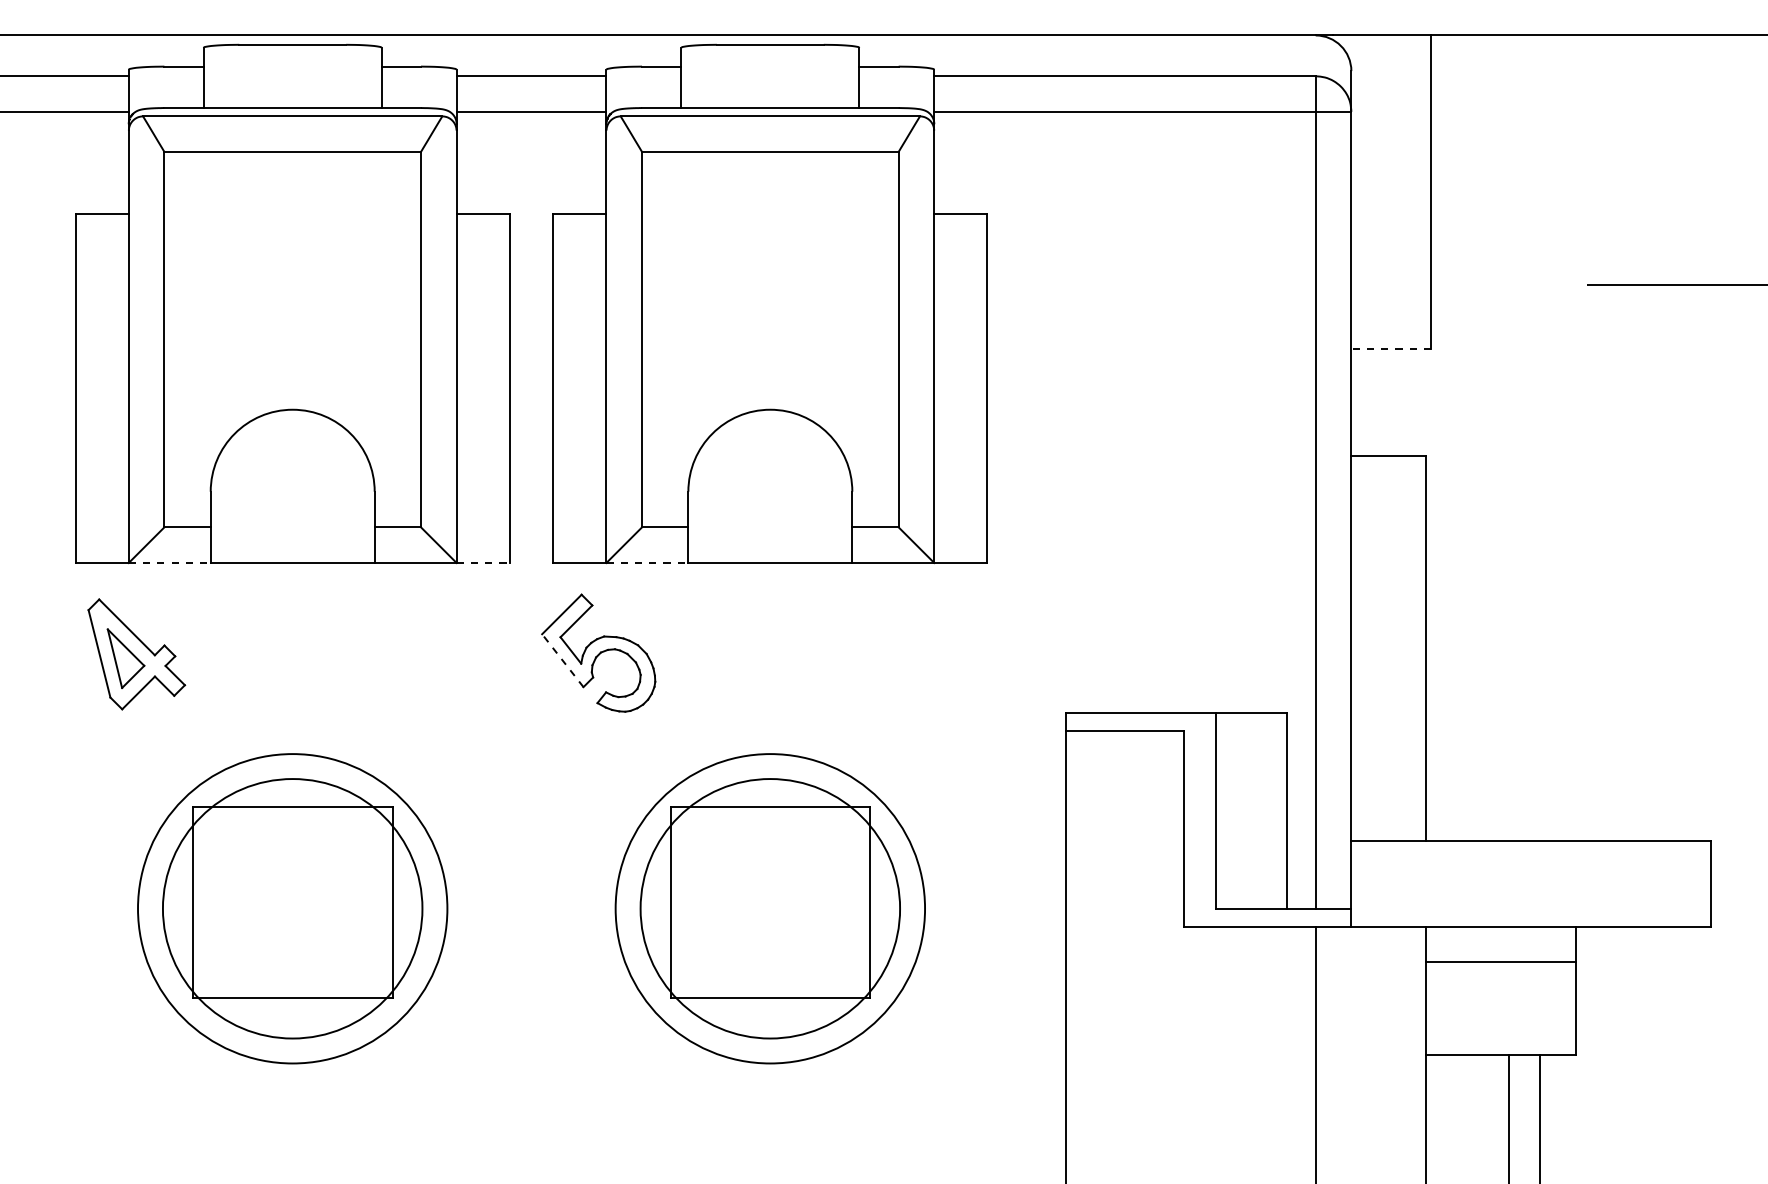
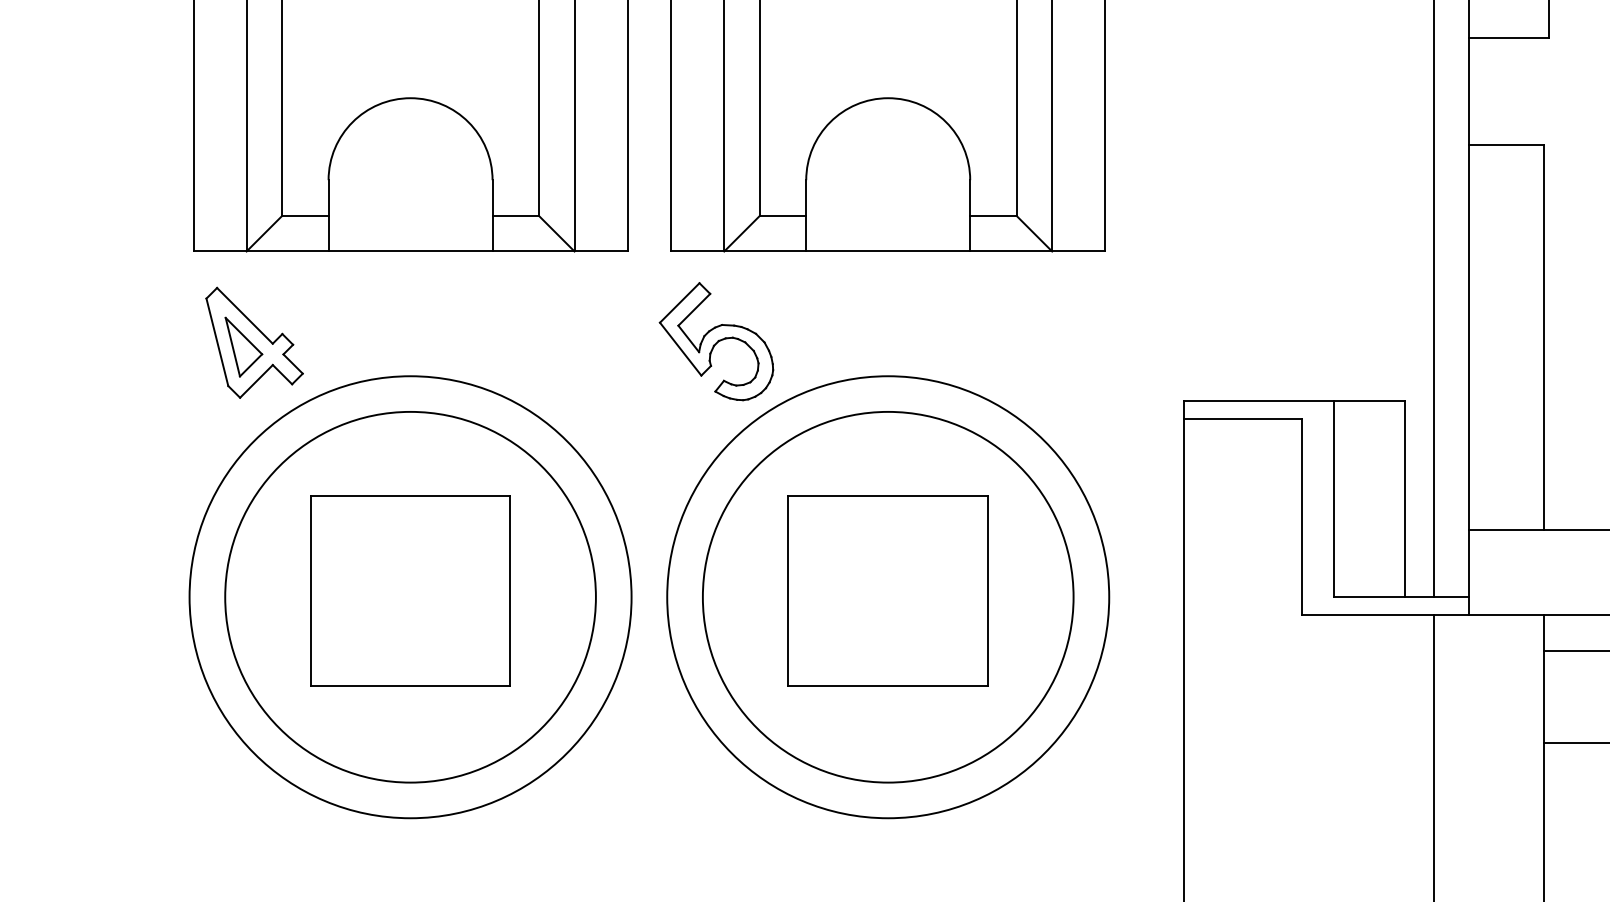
line: (1391, 349) -> (1509, 37), dashed -> solid
line: (169, 563) -> (287, 251), dashed -> solid
line: (483, 563) -> (601, 251), dashed -> solid
line: (647, 563) -> (765, 251), dashed -> solid
line: (562, 660) -> (680, 348), dashed -> solid
circle: (292, 908) -> (410, 596), size x1.43
circle: (292, 908) -> (410, 596), size x1.43
circle: (770, 908) -> (888, 596), size x1.43
circle: (770, 908) -> (888, 596), size x1.43

